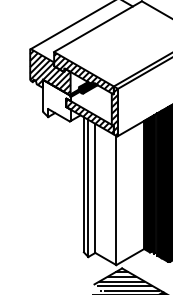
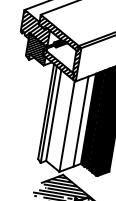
hatch: (56, 100) -> (36, 49), added
line: (134, 190) -> (81, 121), added

